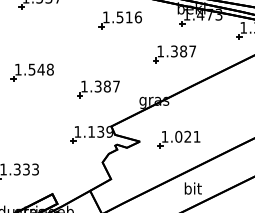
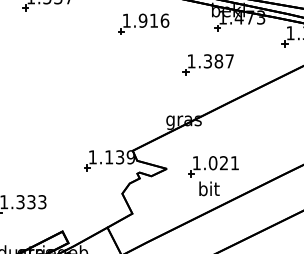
text: (119, 17) -> (142, 20), 1.516 -> 1.916
part: (32, 72) -> (38, 86), removed
part: (97, 89) -> (116, 106), removed
text: (193, 188) -> (209, 188), moved

